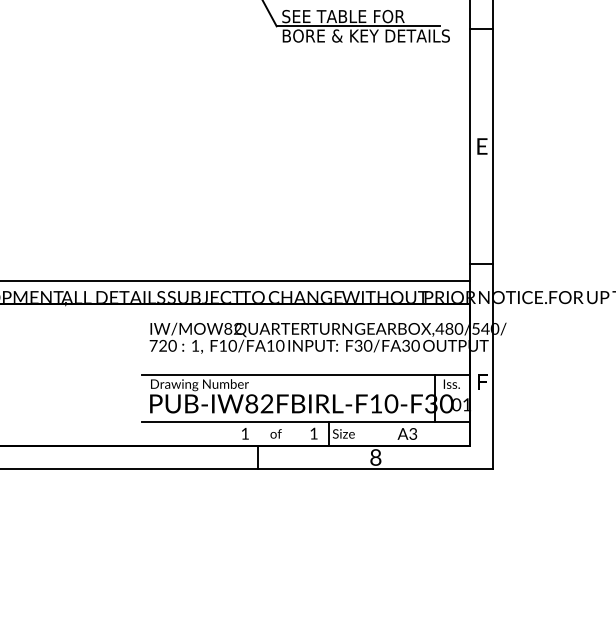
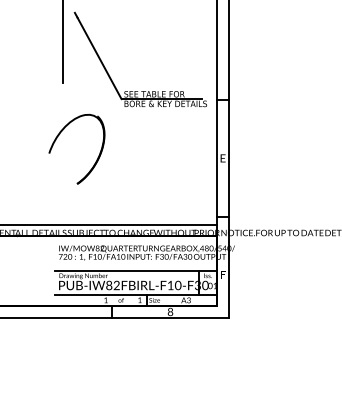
part: (153, 98) -> (60, 134), added

